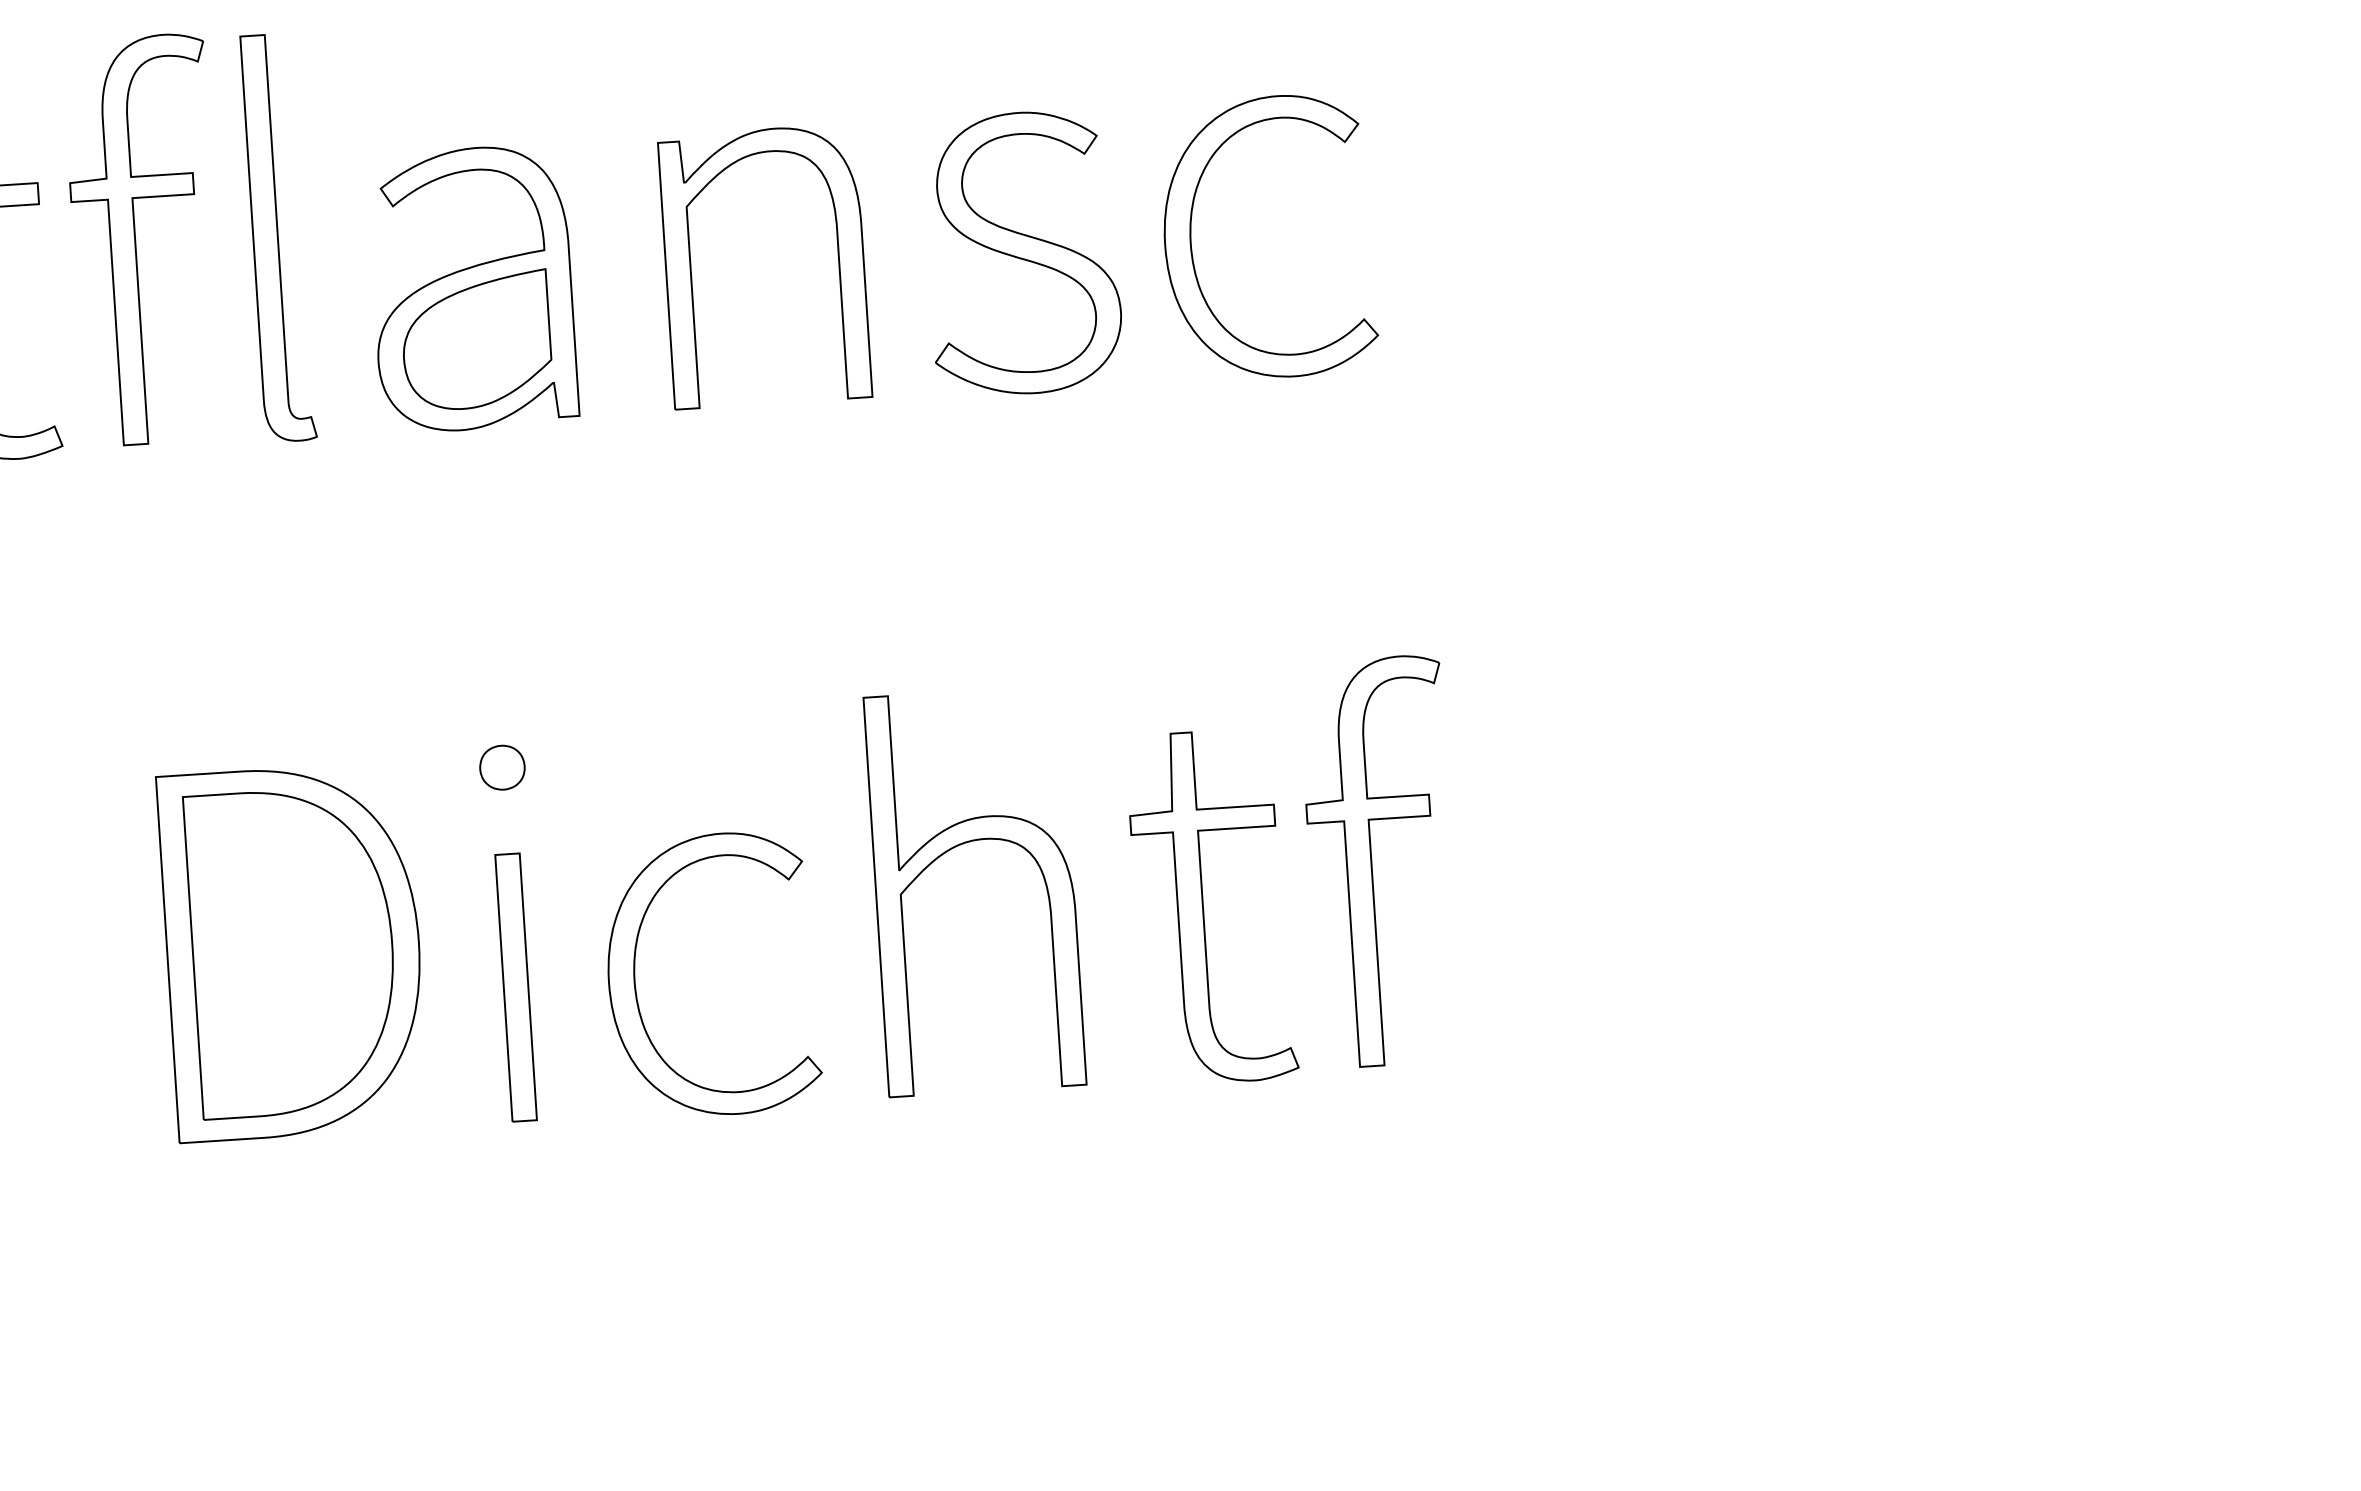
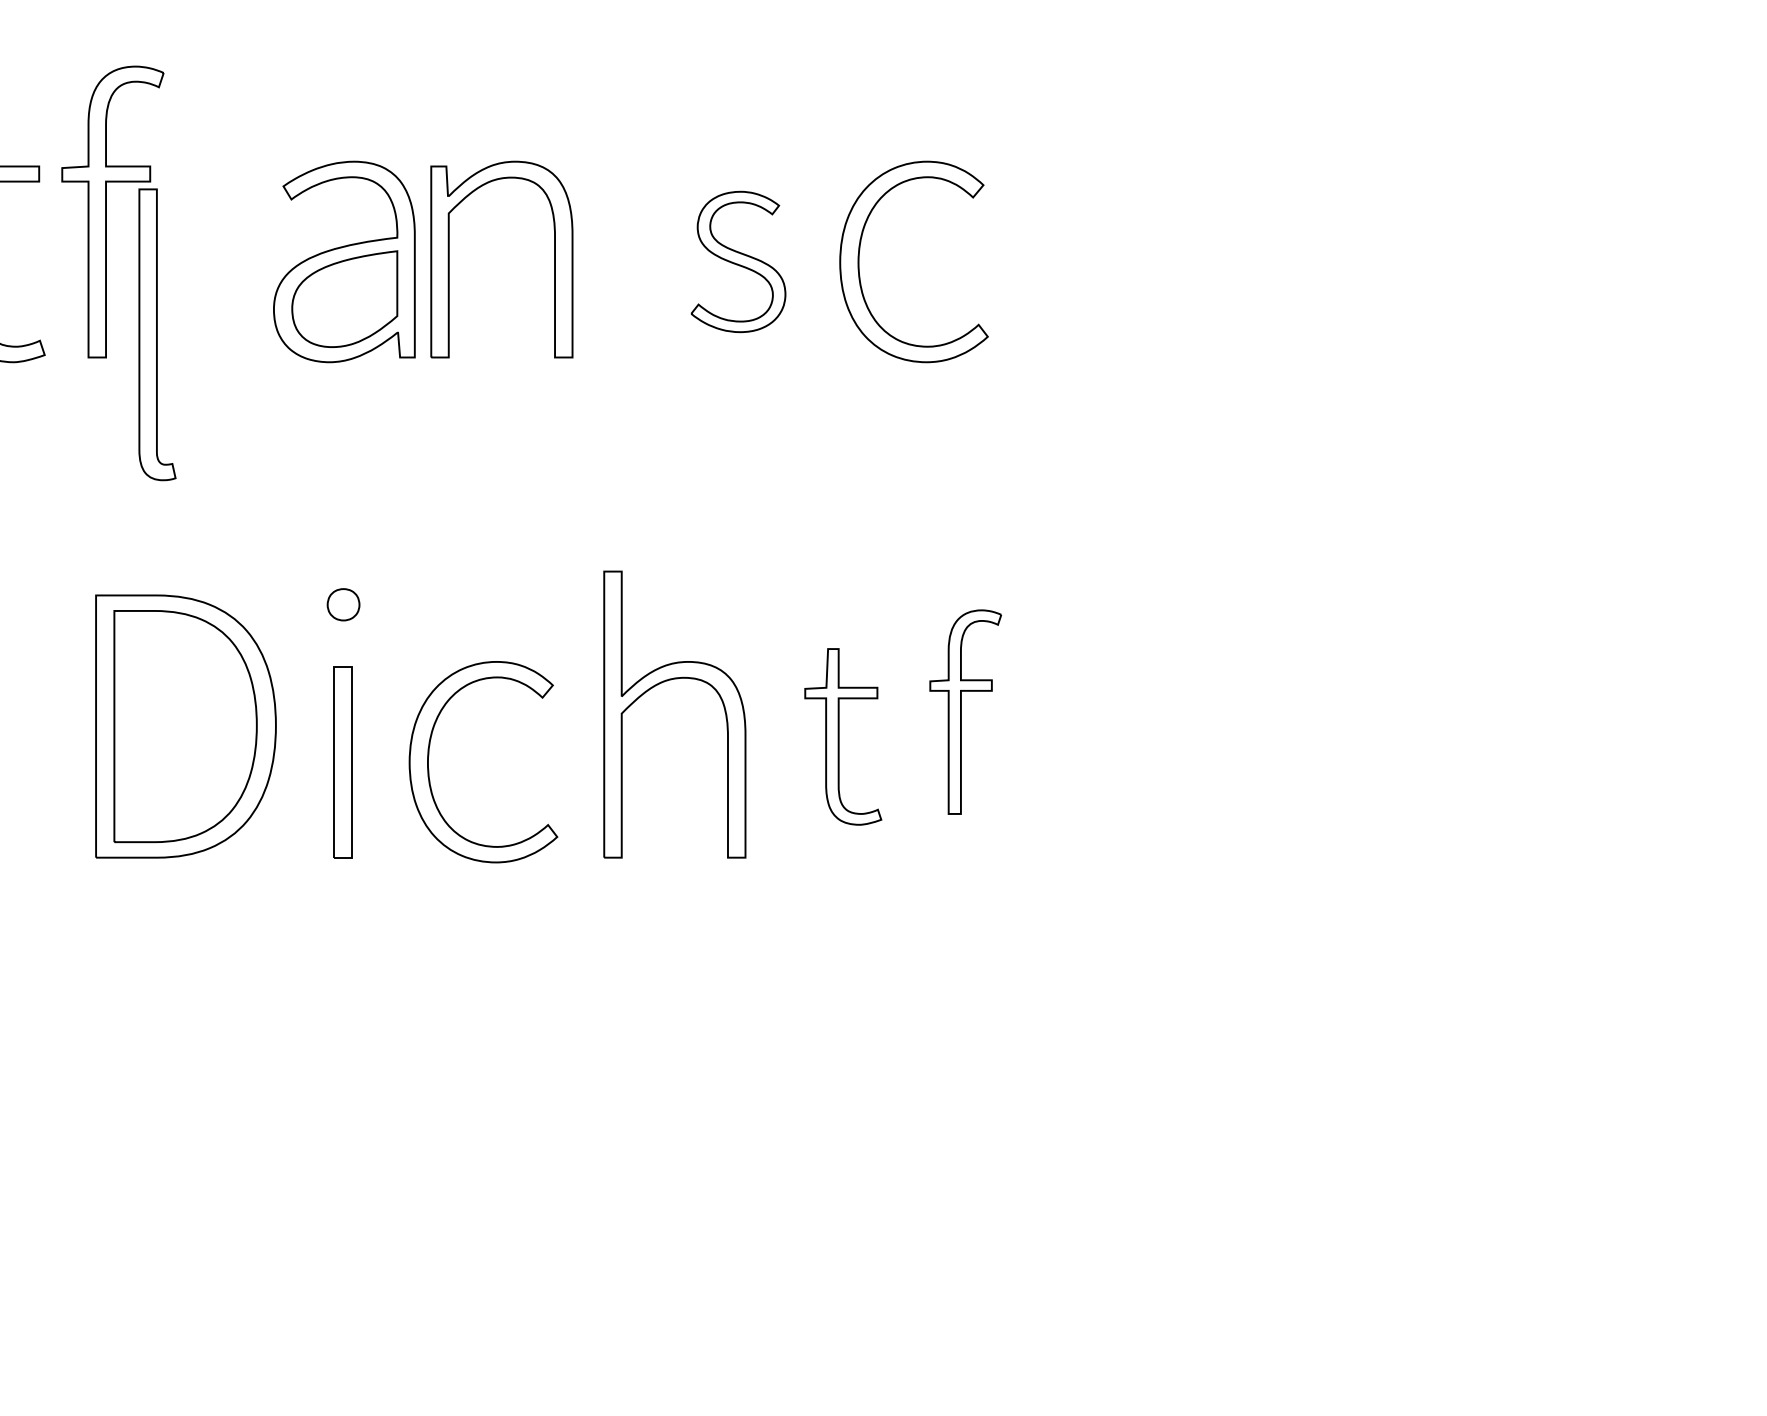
part: (278, 237) -> (157, 334), moved
part: (1023, 252) -> (738, 261), size x0.7
part: (691, 271) -> (449, 259), moved
part: (1380, 860) -> (965, 711), size x0.7
part: (1212, 906) -> (843, 736), size x0.7

